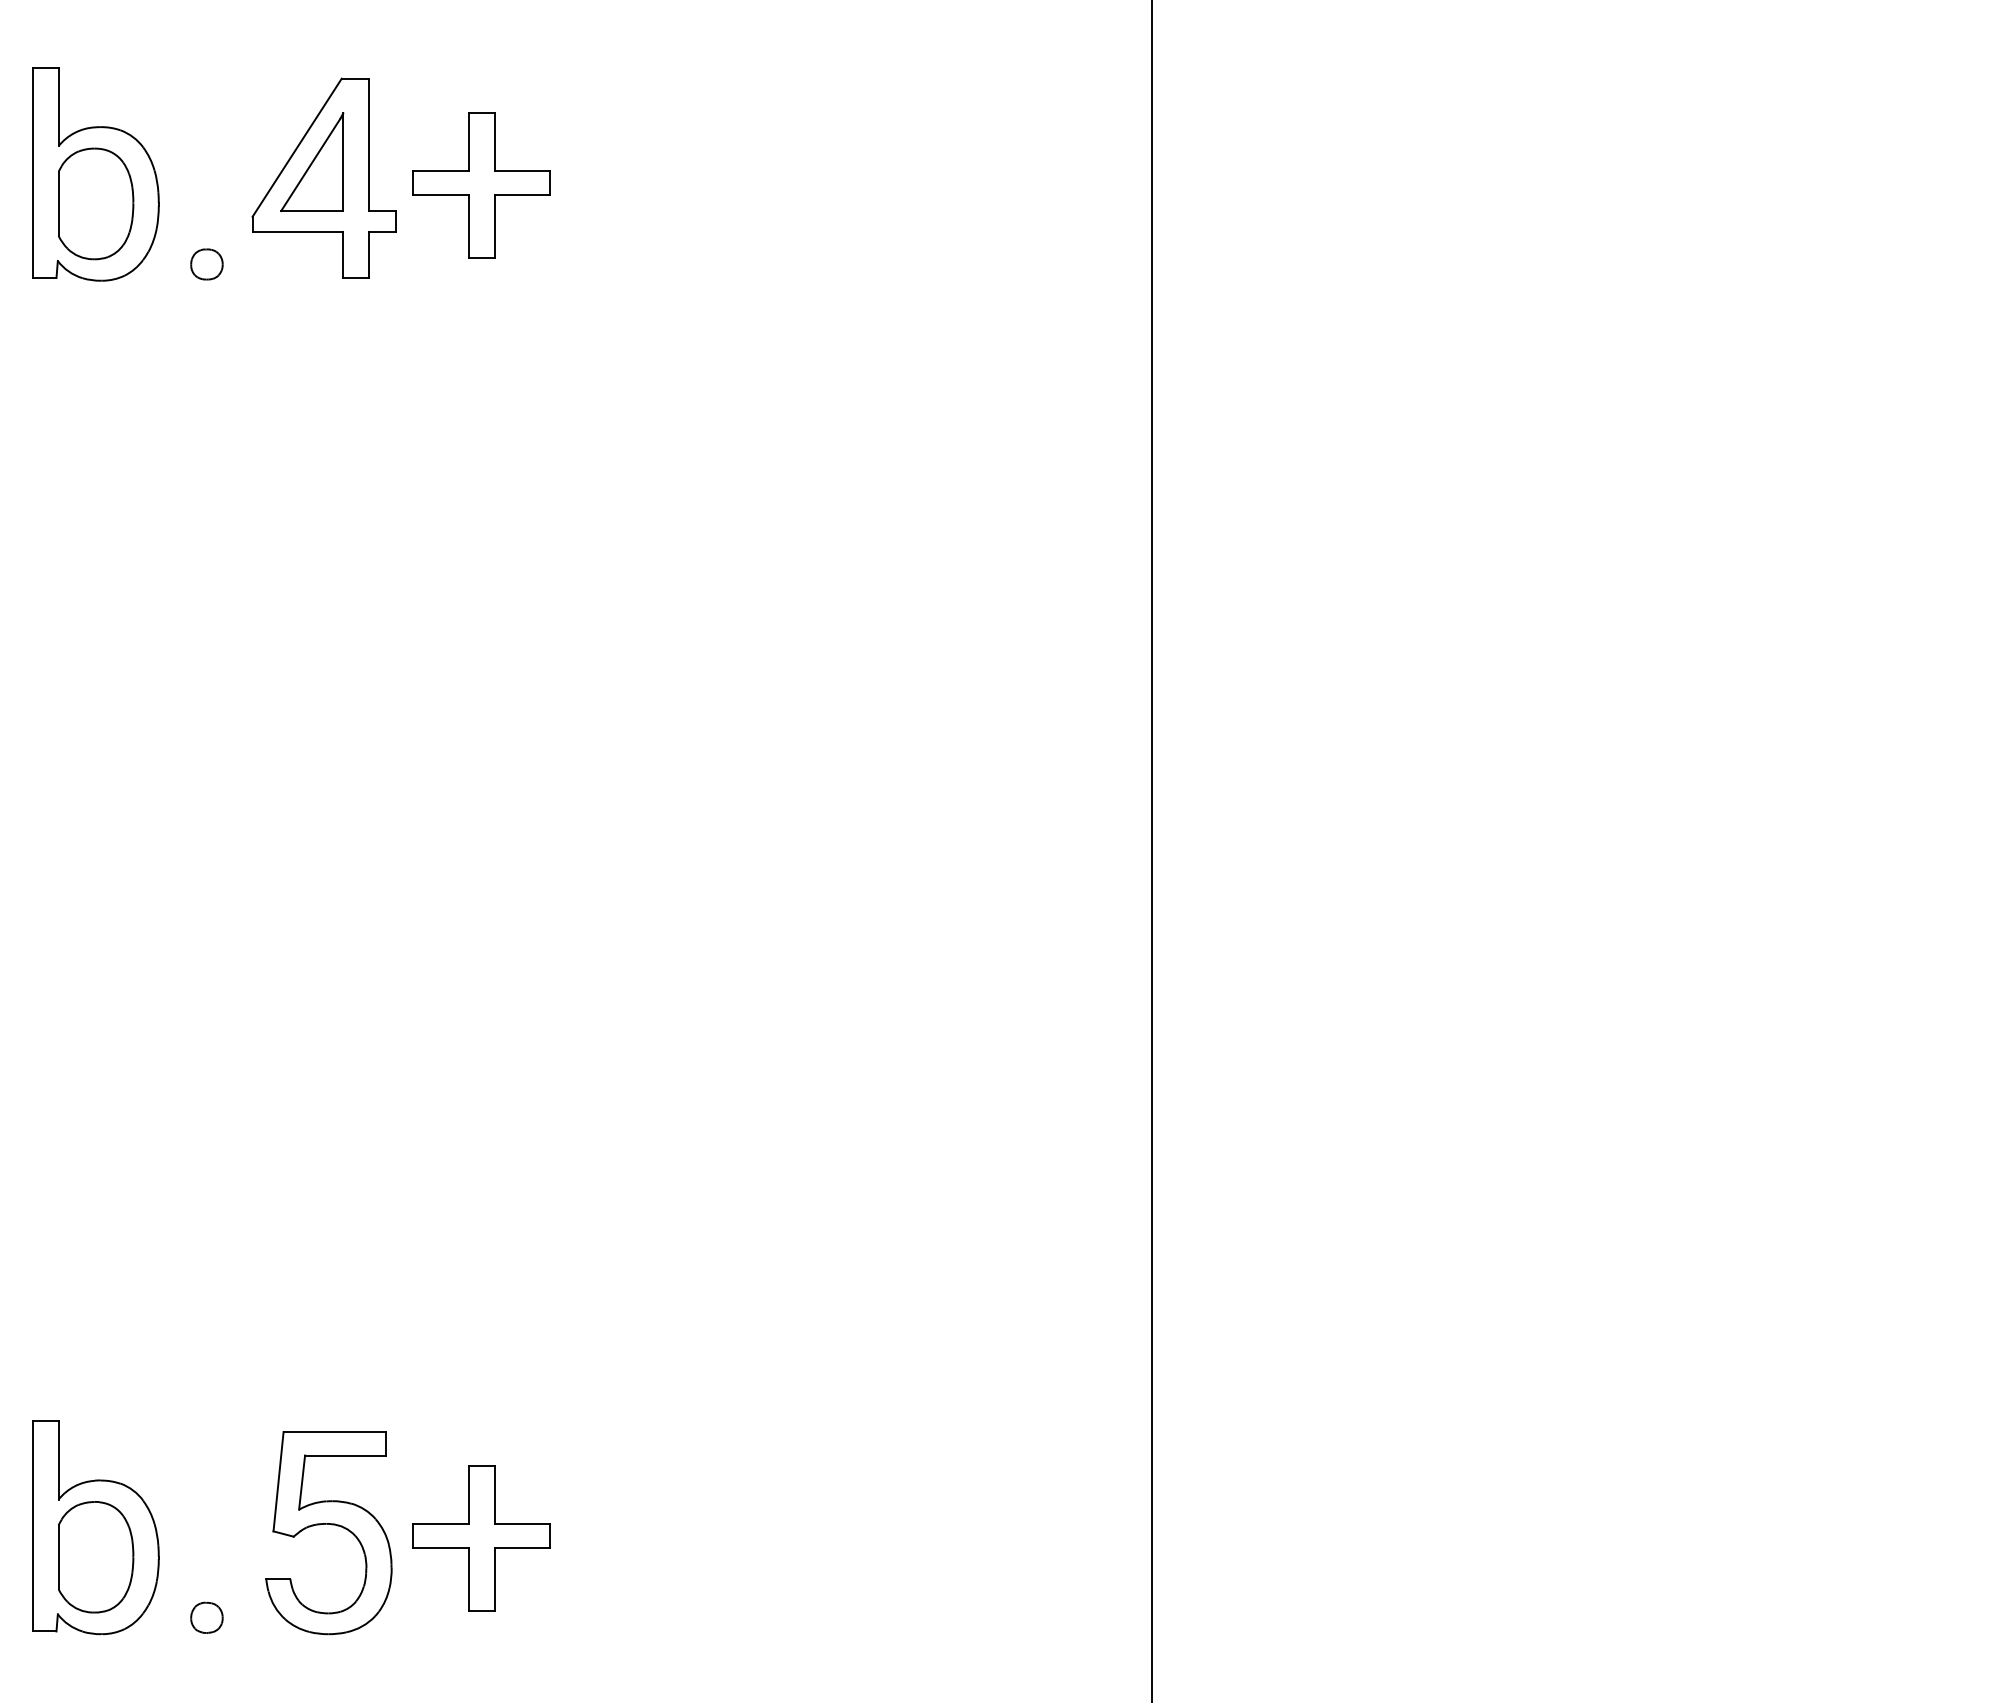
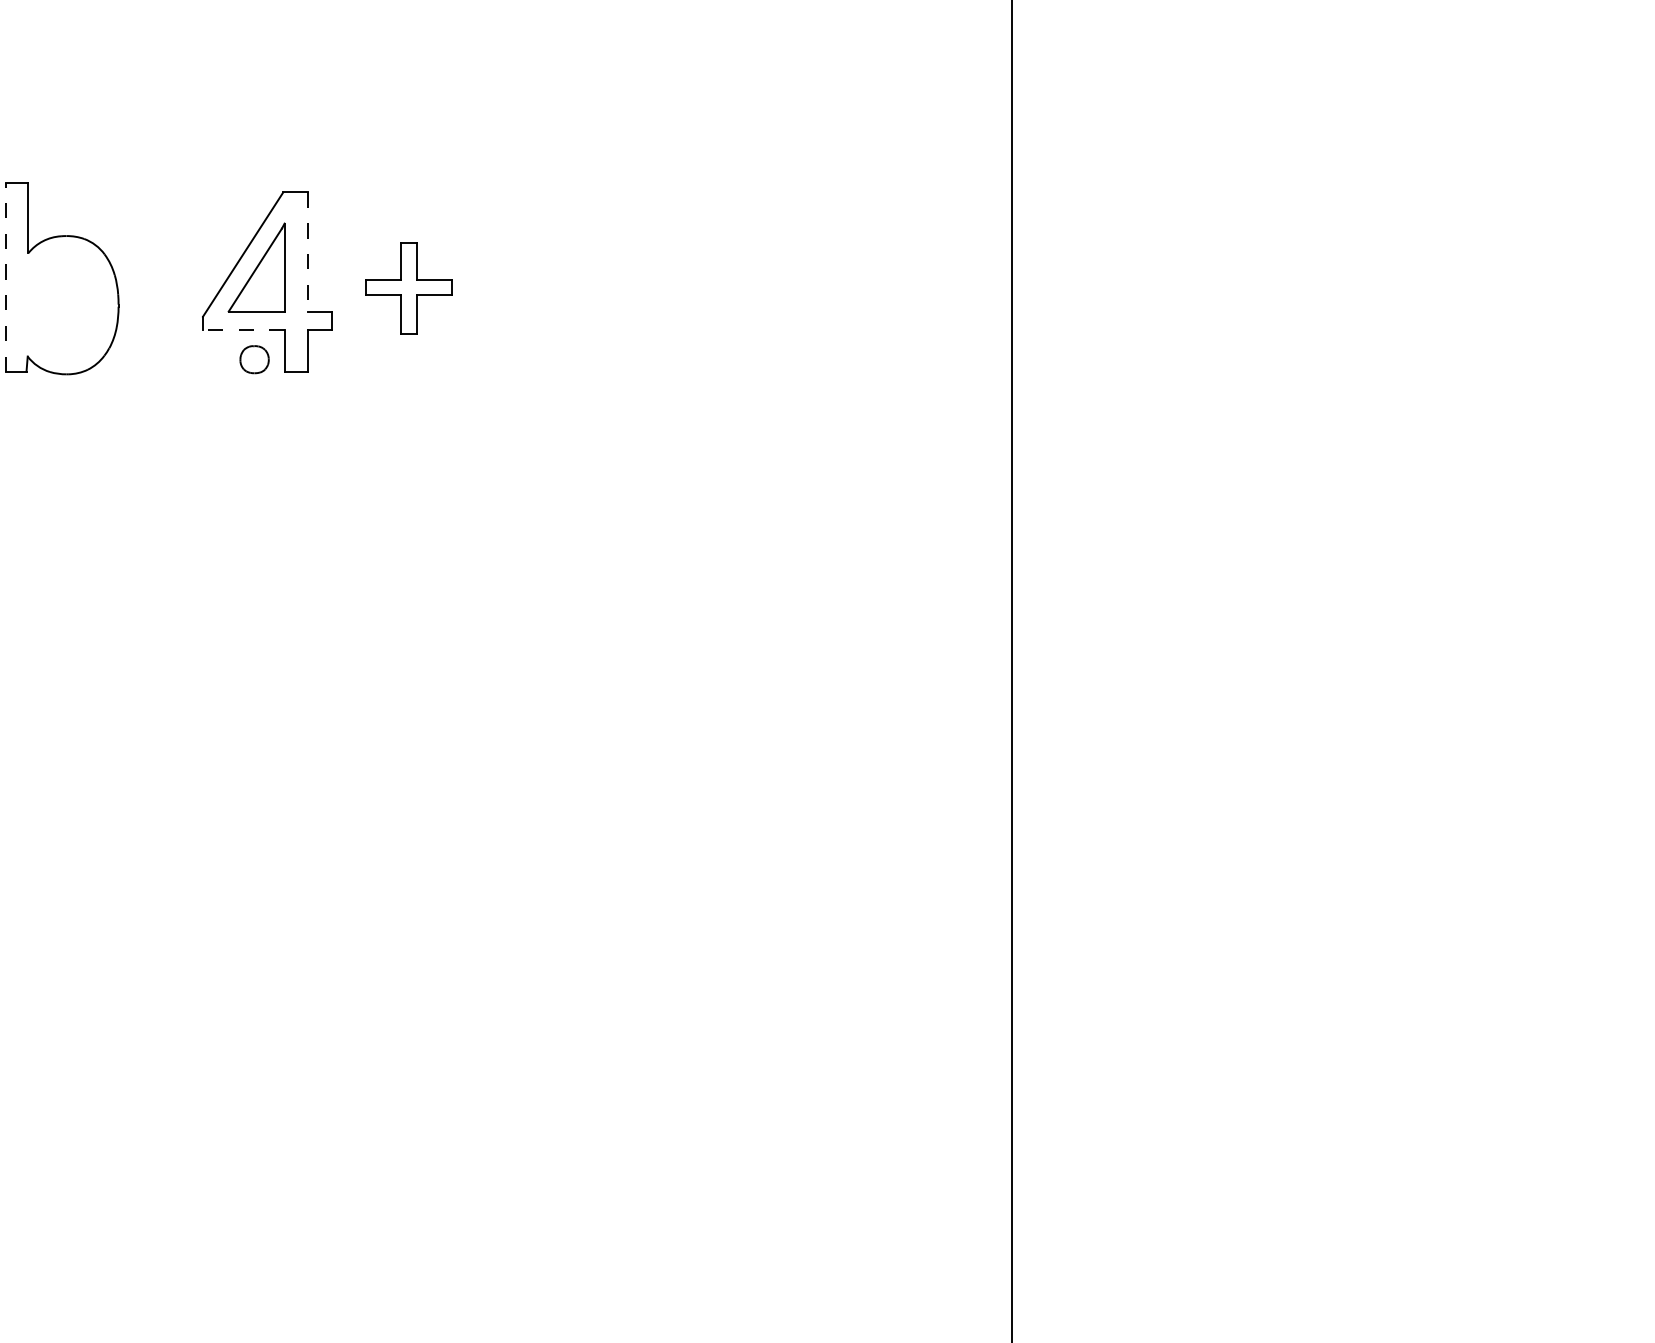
line: (368, 145) -> (307, 252), solid -> dashed
line: (33, 172) -> (5, 276), solid -> dashed
part: (481, 185) -> (409, 288), size x0.7
part: (96, 203) -> (62, 304), removed
line: (297, 231) -> (243, 329), solid -> dashed
part: (206, 264) -> (254, 359), moved

